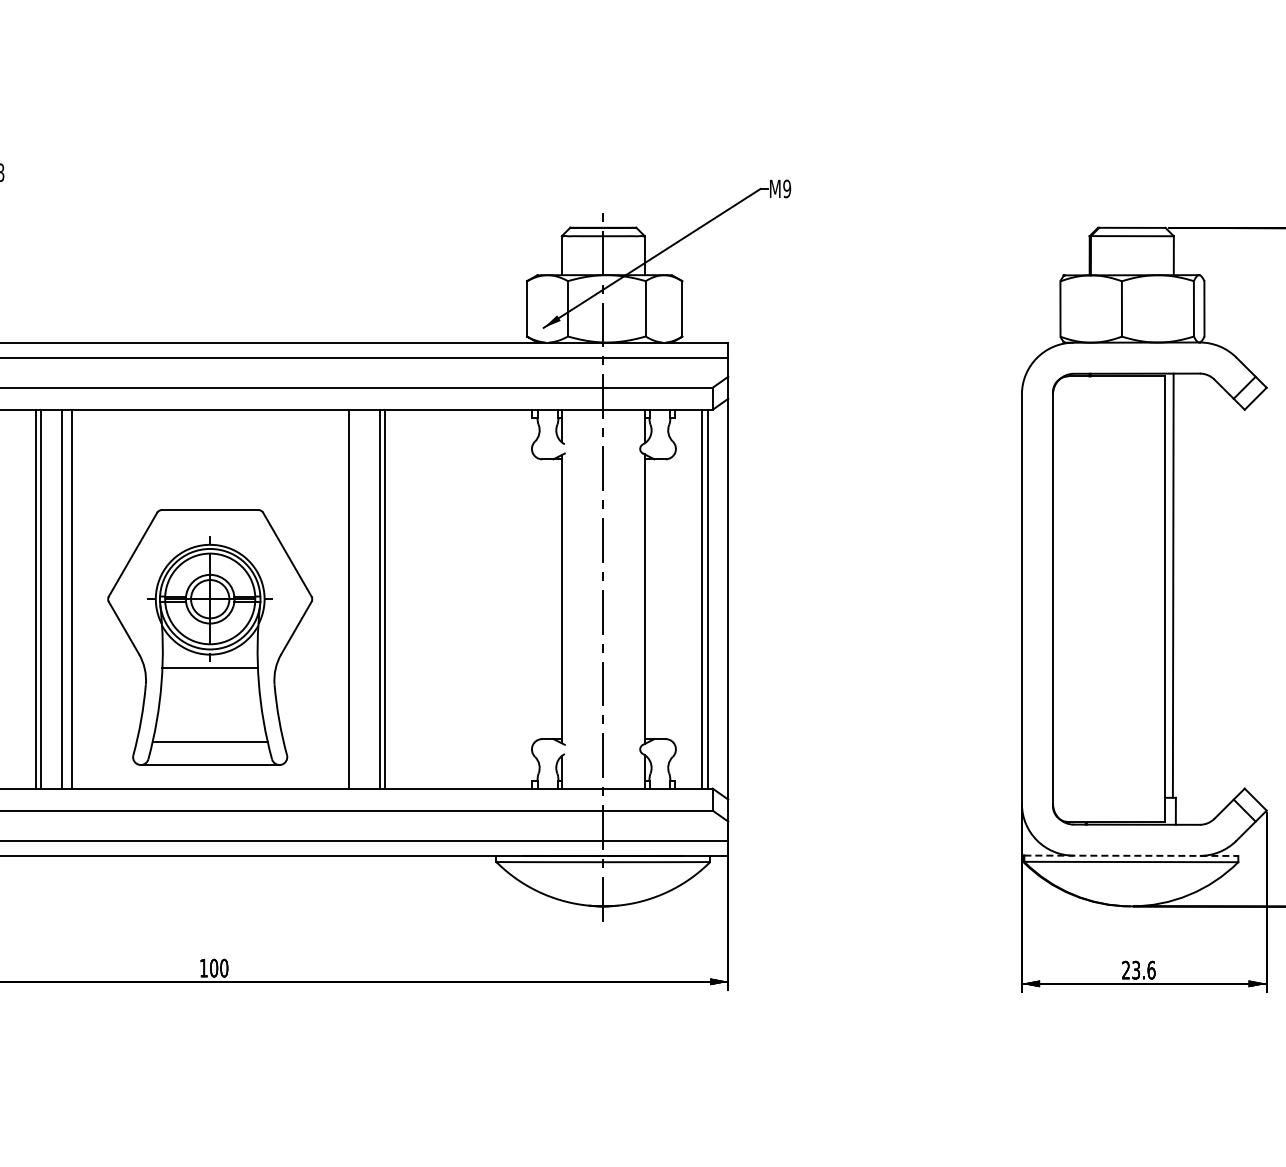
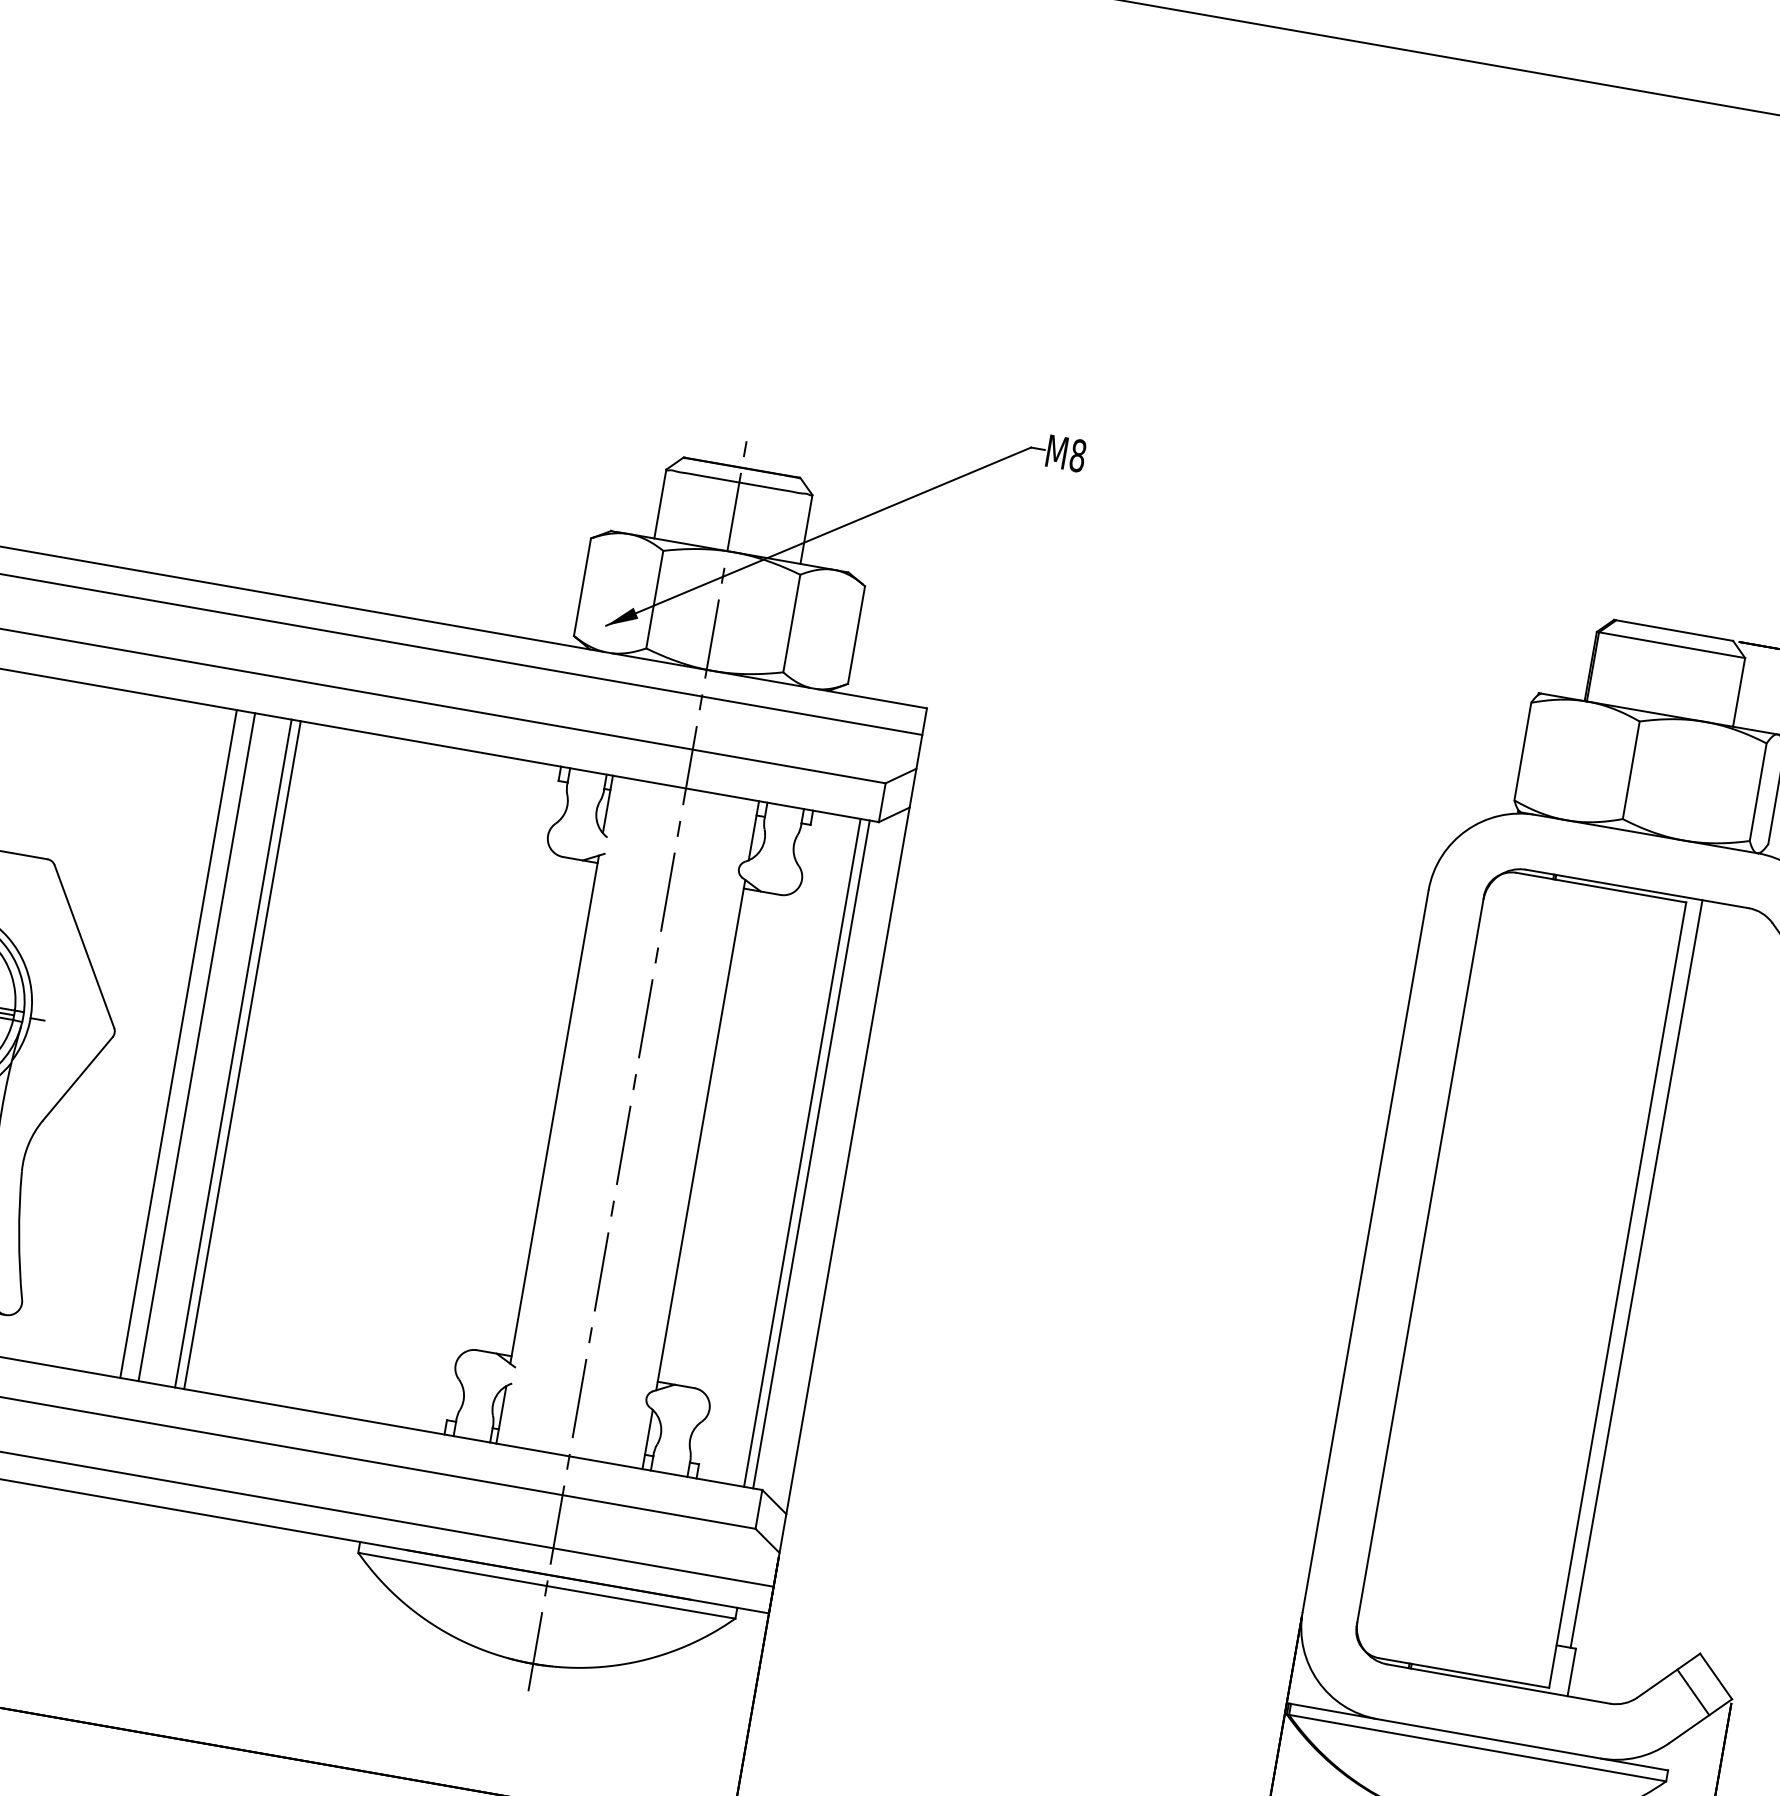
text: (787, 188) -> (1078, 455), M9 -> M8
line: (358, 598) -> (196, 1045), added
line: (1131, 855) -> (1479, 1736), dashed -> solid

